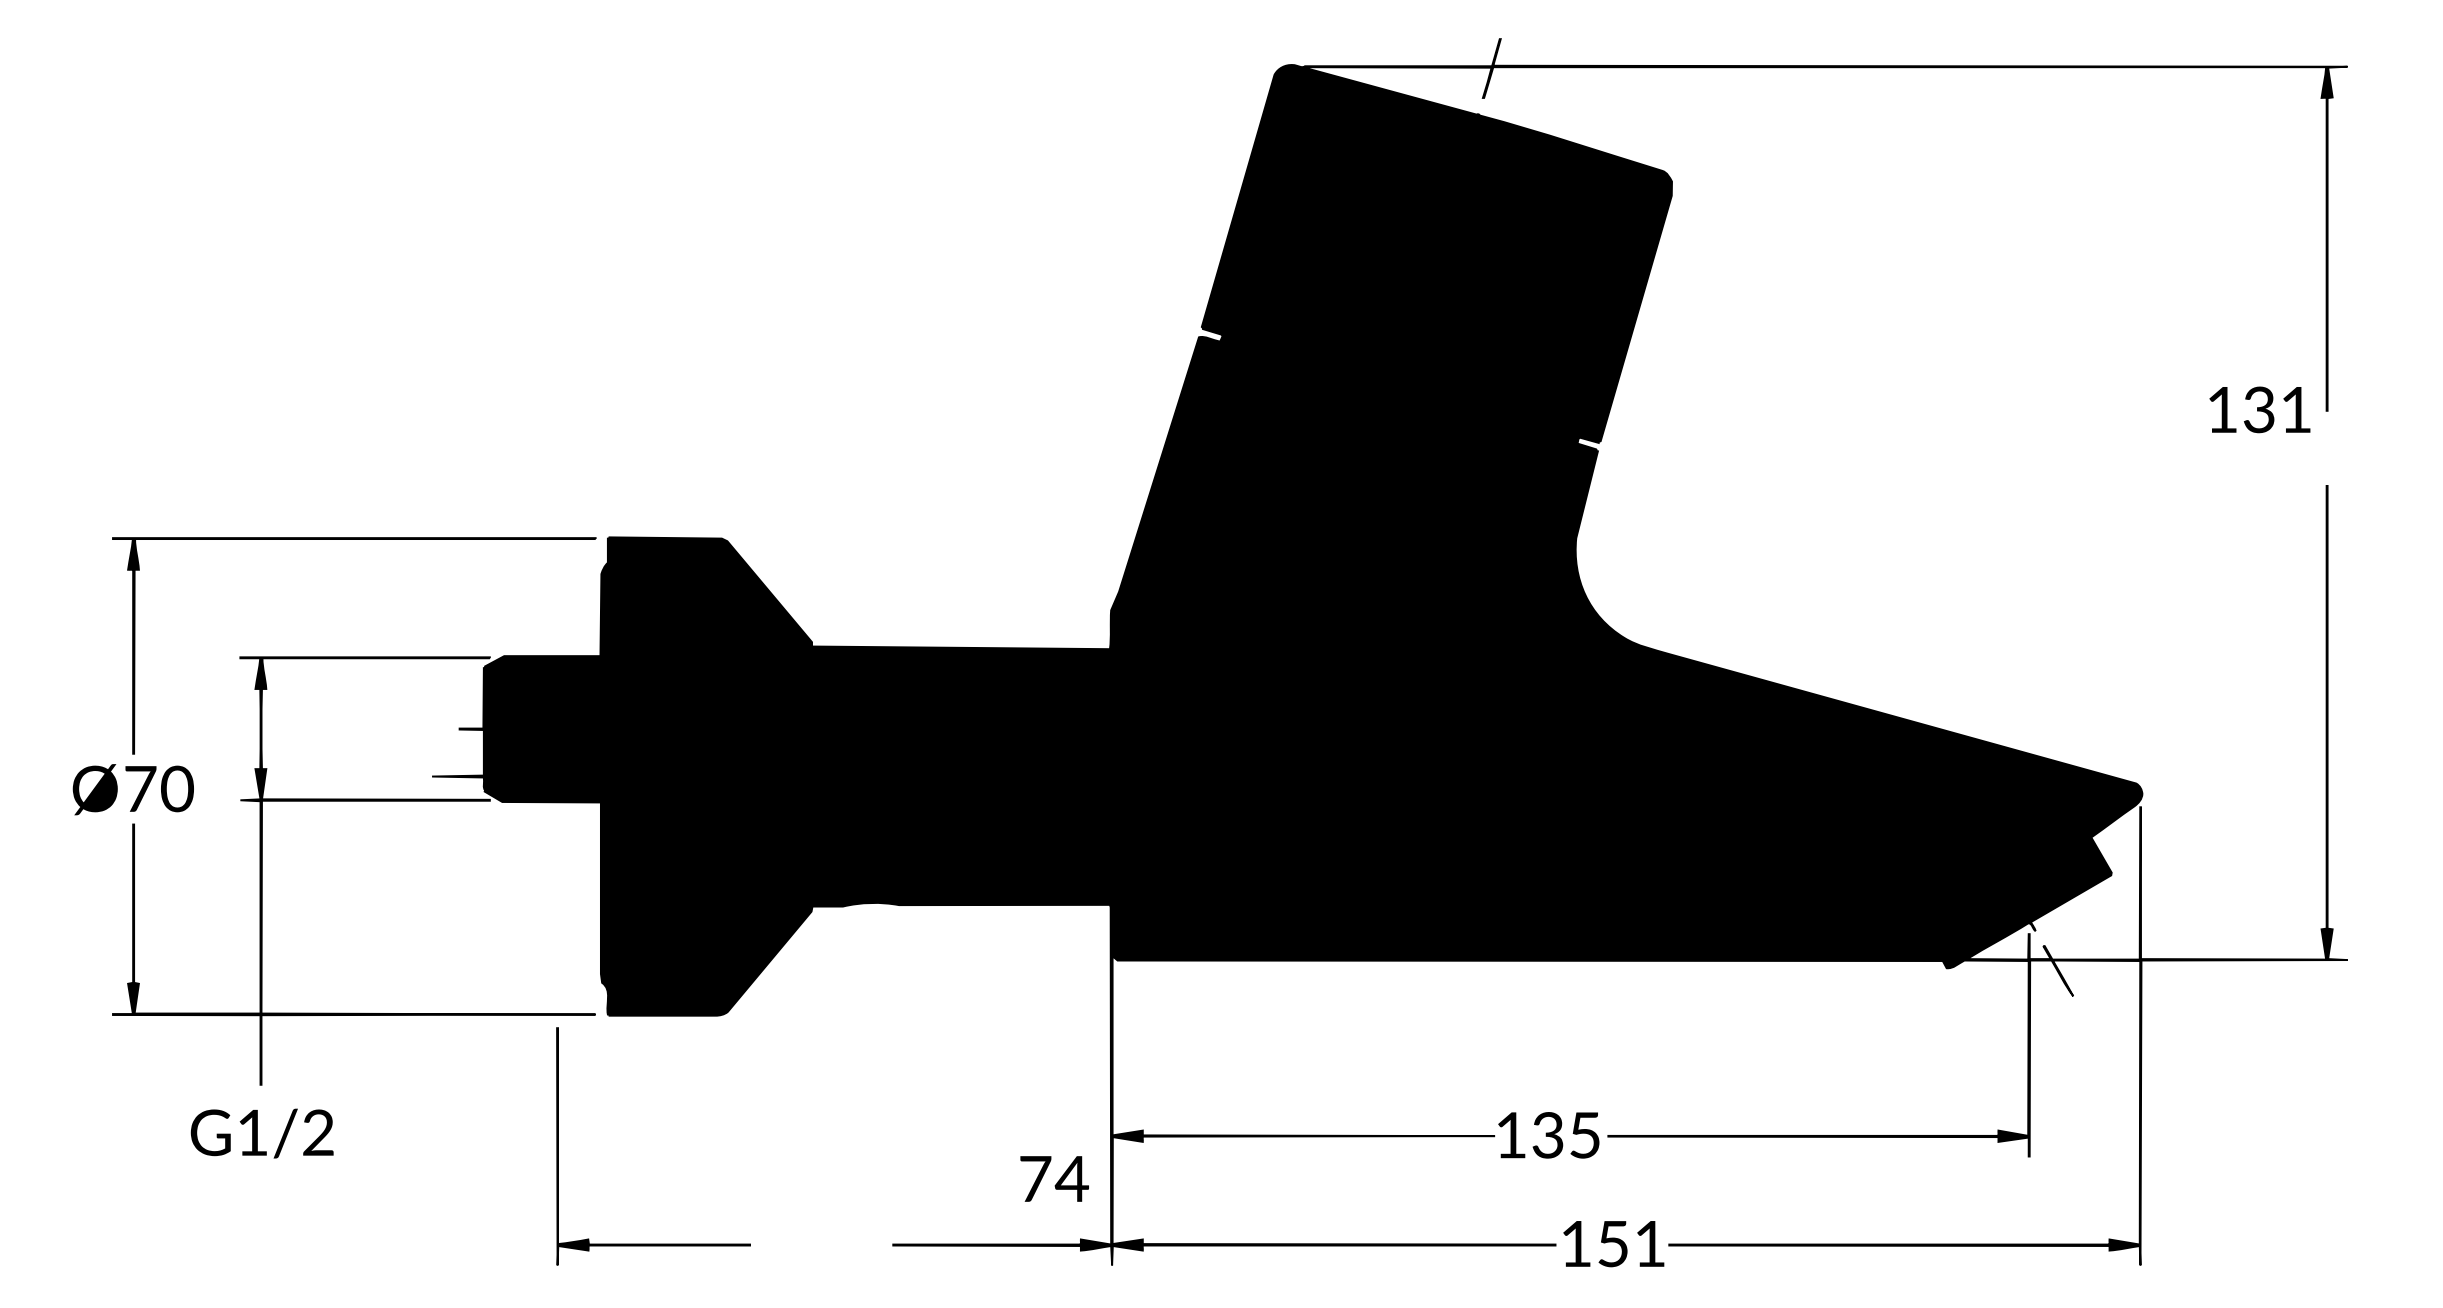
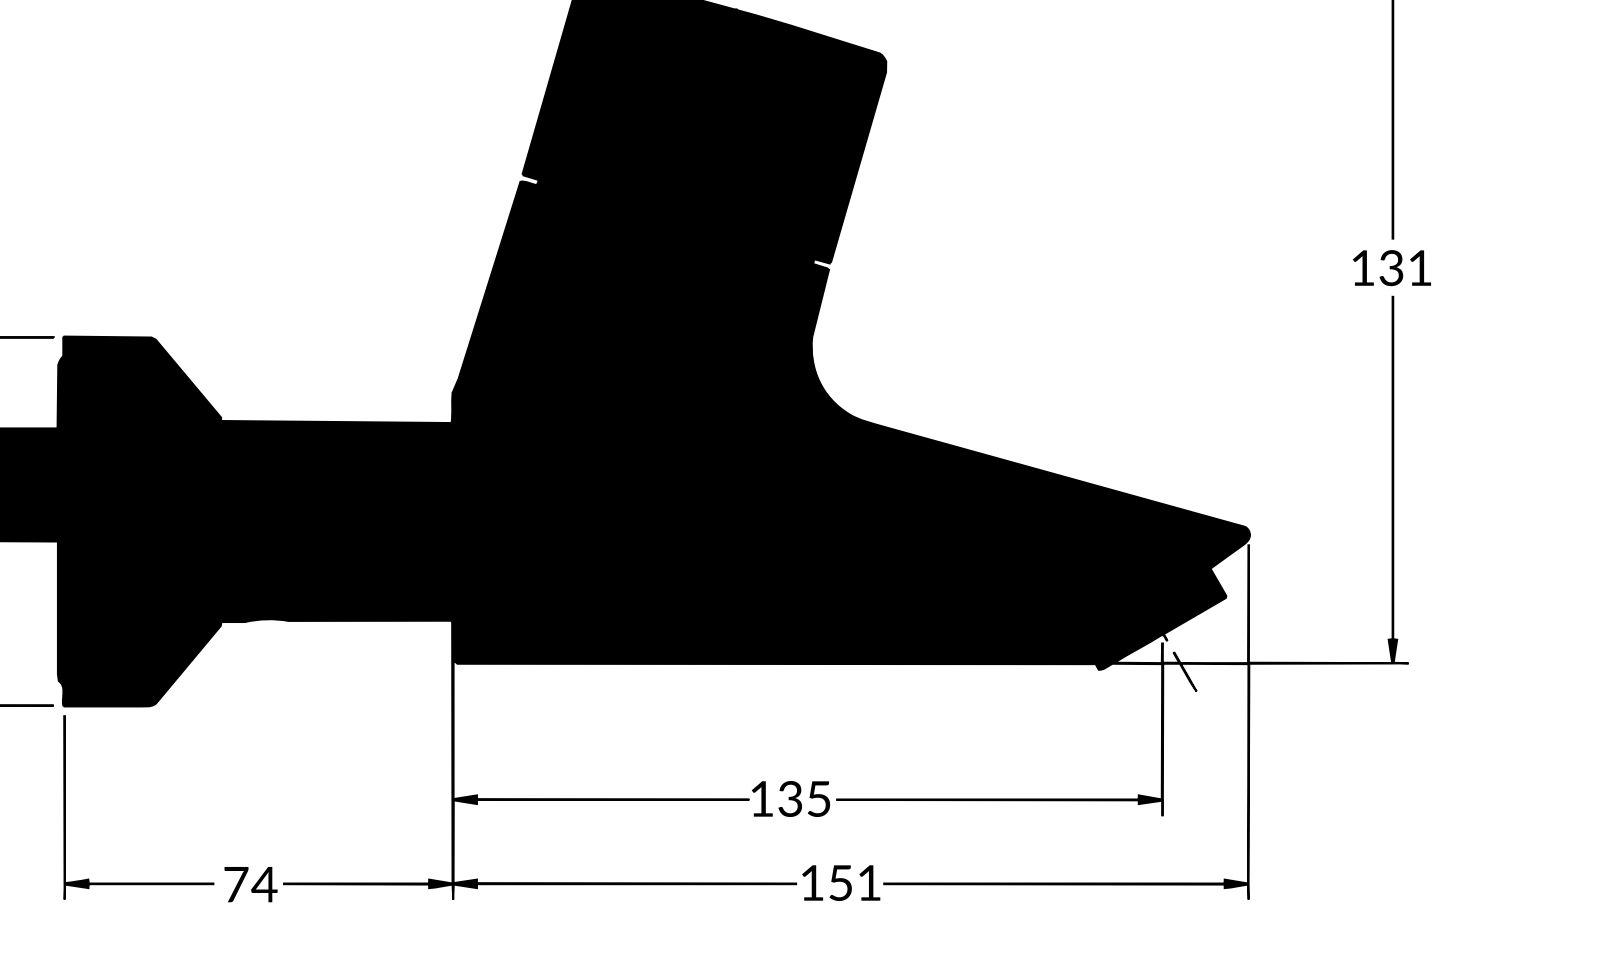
text: (2259, 409) -> (1391, 267), moved
part: (558, 1146) -> (65, 807), moved
text: (1054, 1178) -> (250, 884), moved

